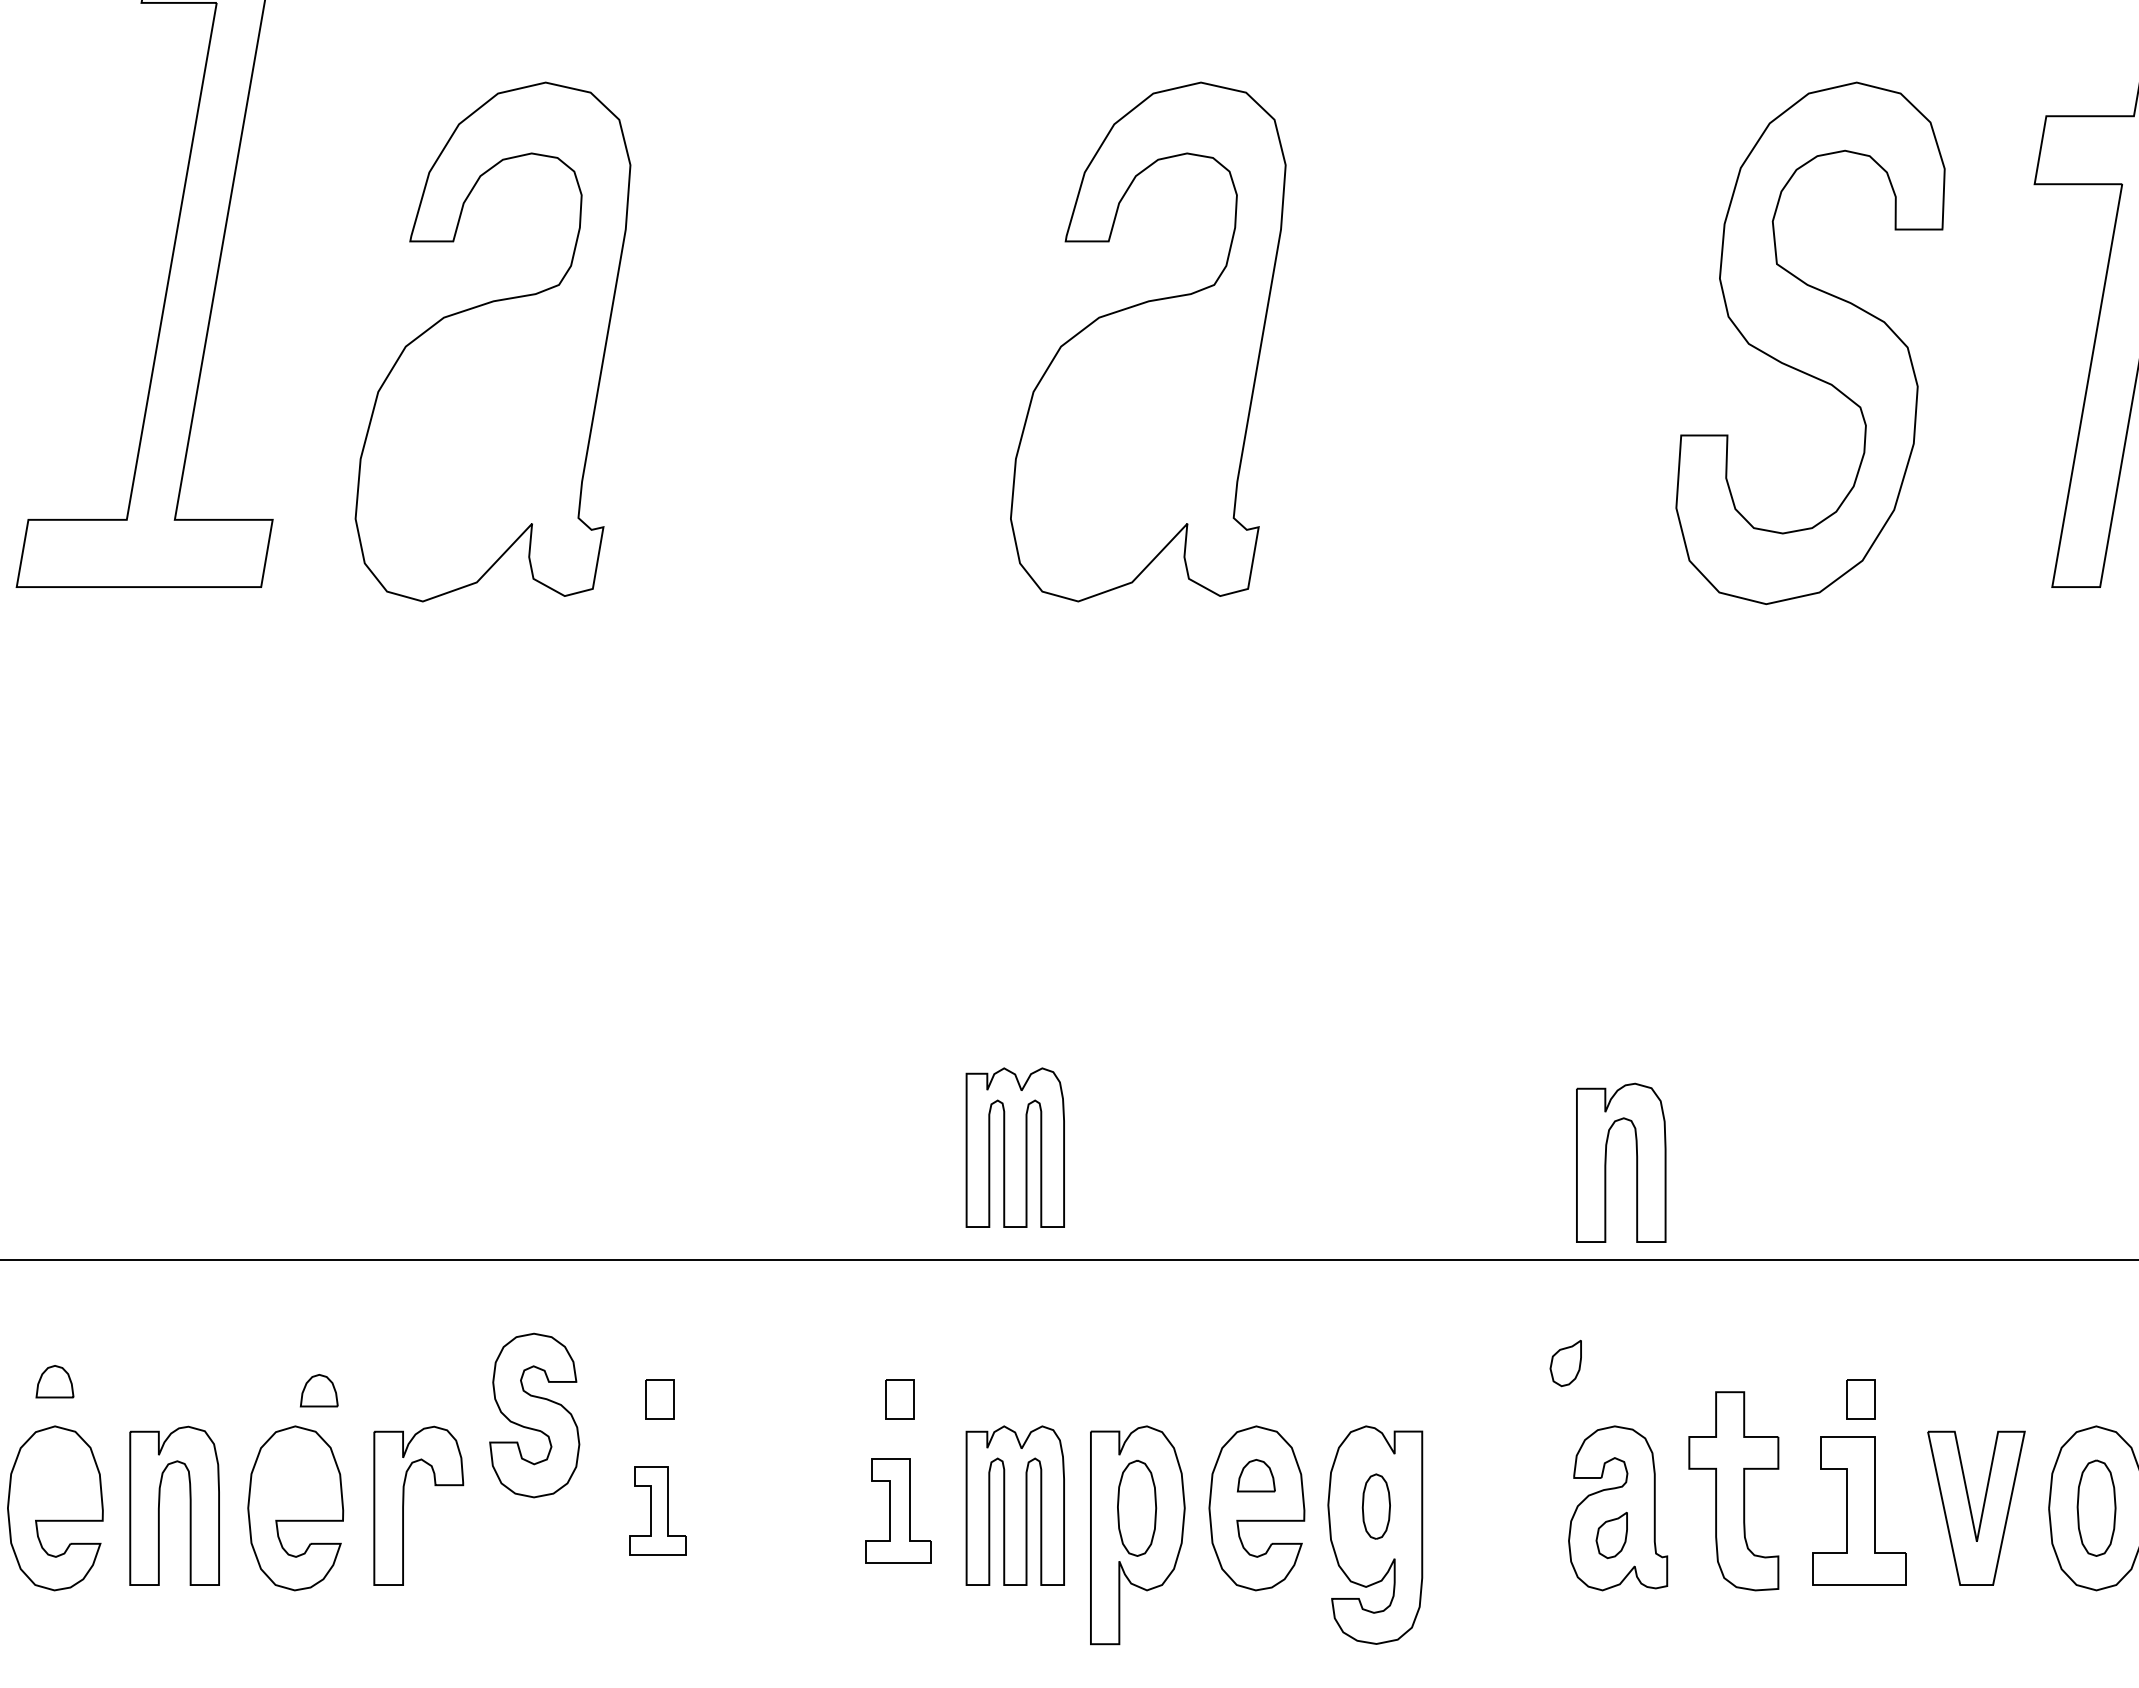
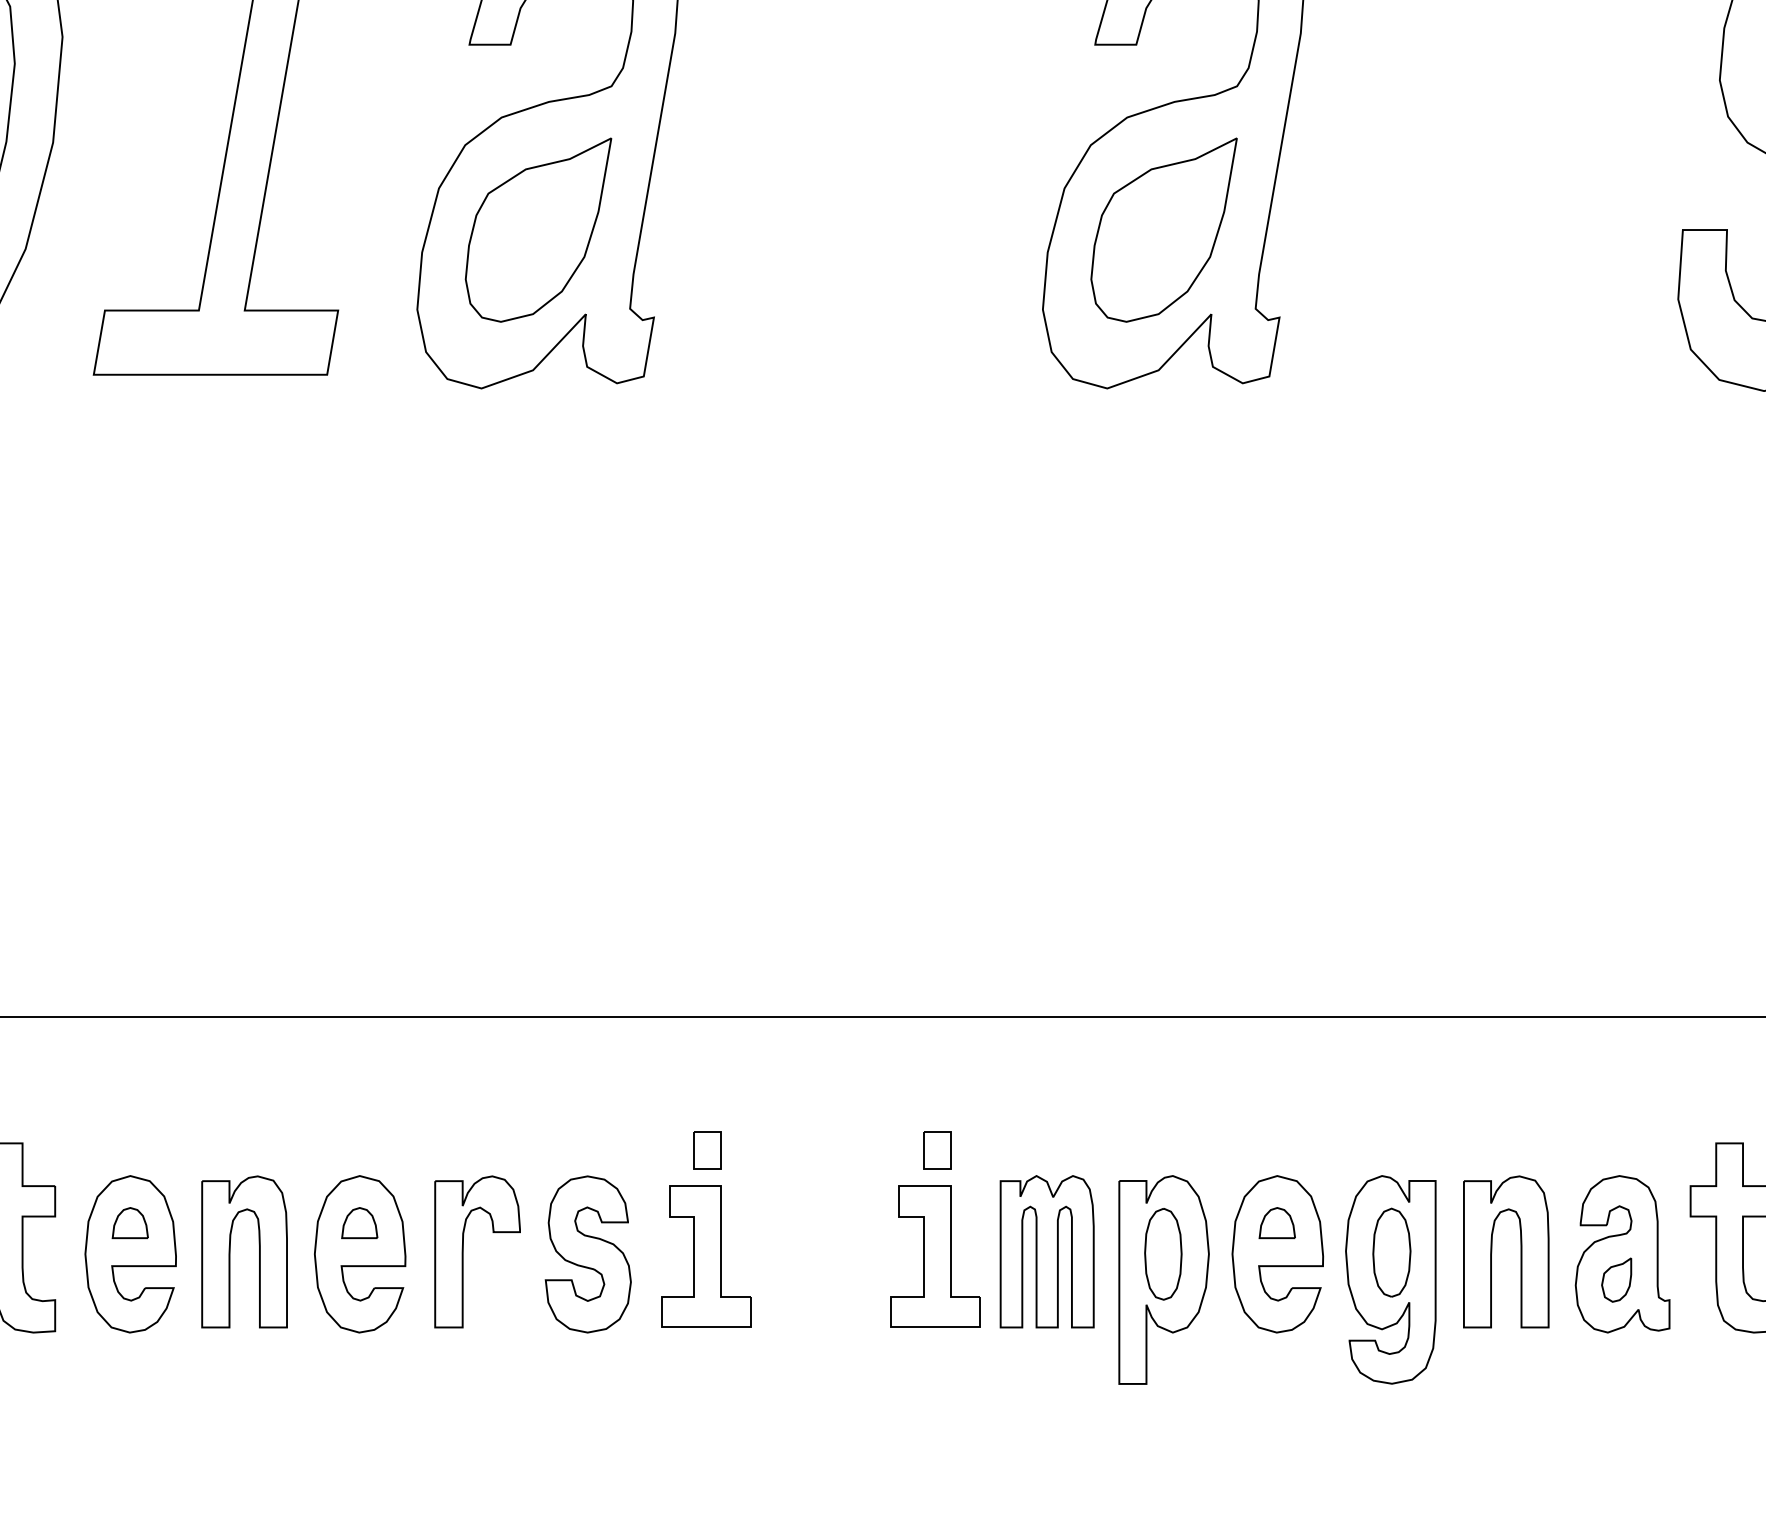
part: (482, 435) -> (538, 230), added
part: (1137, 435) -> (1163, 230), added
part: (1014, 1147) -> (1046, 909), removed
part: (1606, 1162) -> (1492, 1251), moved
part: (1565, 1363) -> (1572, 1115), removed
part: (54, 1381) -> (129, 1222), moved
part: (318, 1390) -> (358, 1222), moved
part: (534, 1415) -> (588, 1254), moved
part: (1376, 1506) -> (1391, 1252), size x1.43
part: (658, 1510) -> (706, 1256), size x1.67
part: (898, 1510) -> (935, 1256), size x1.43

